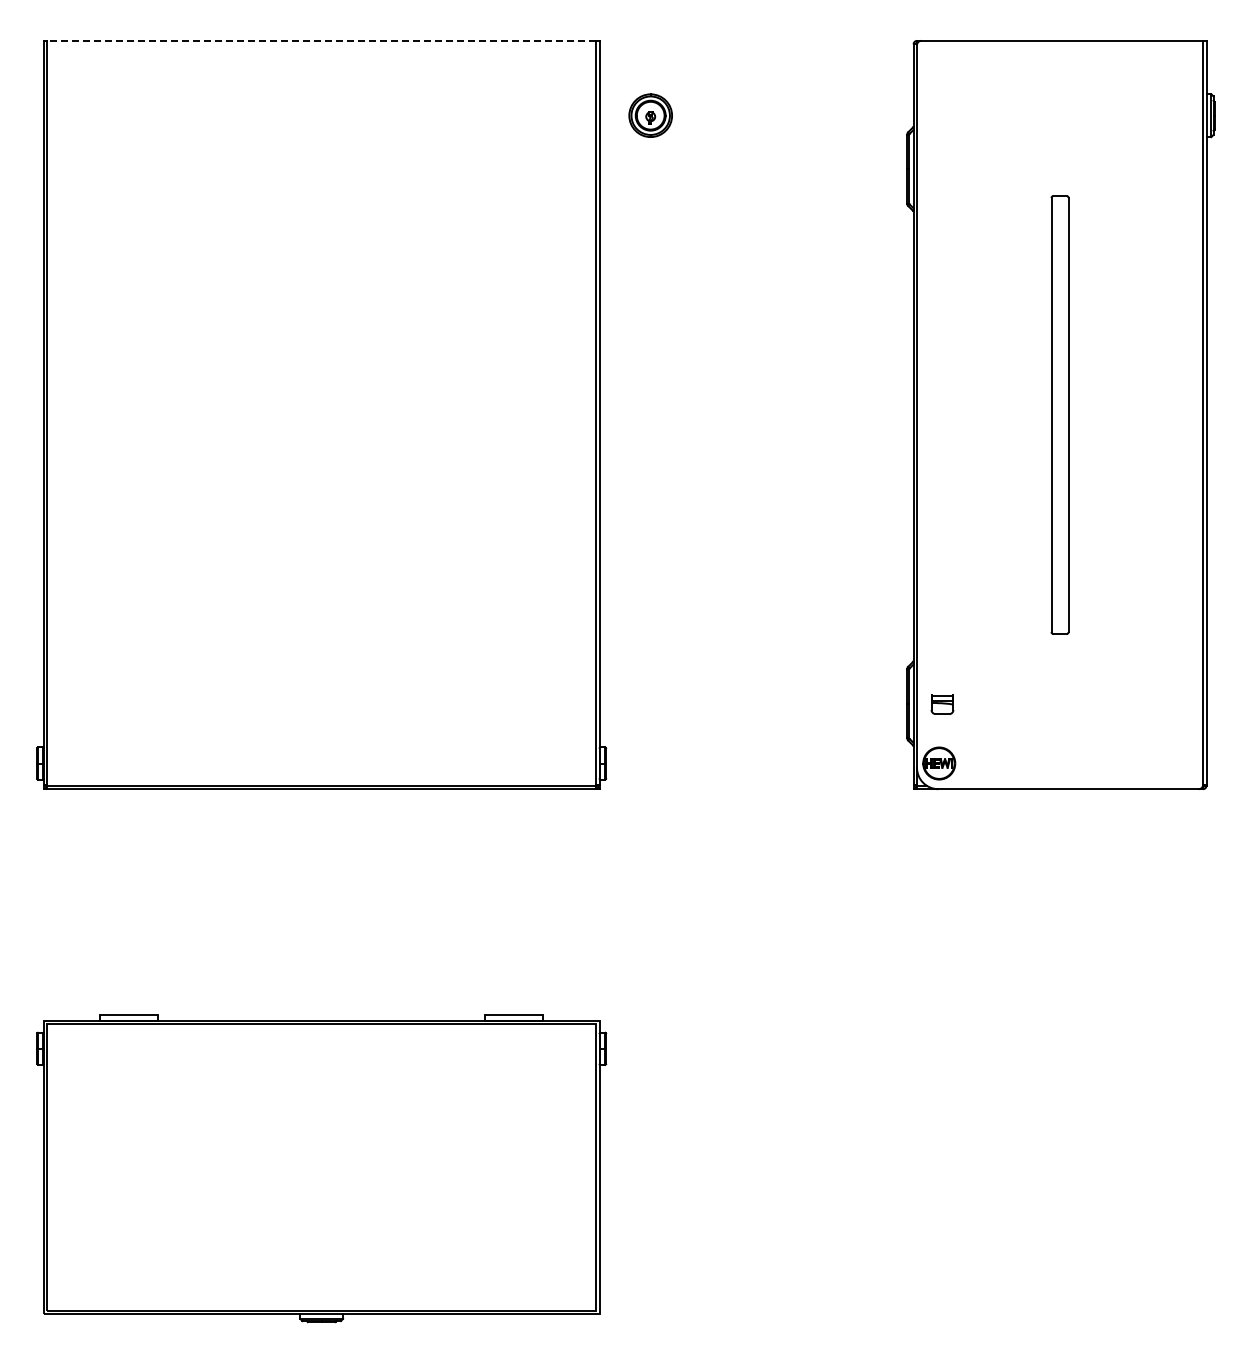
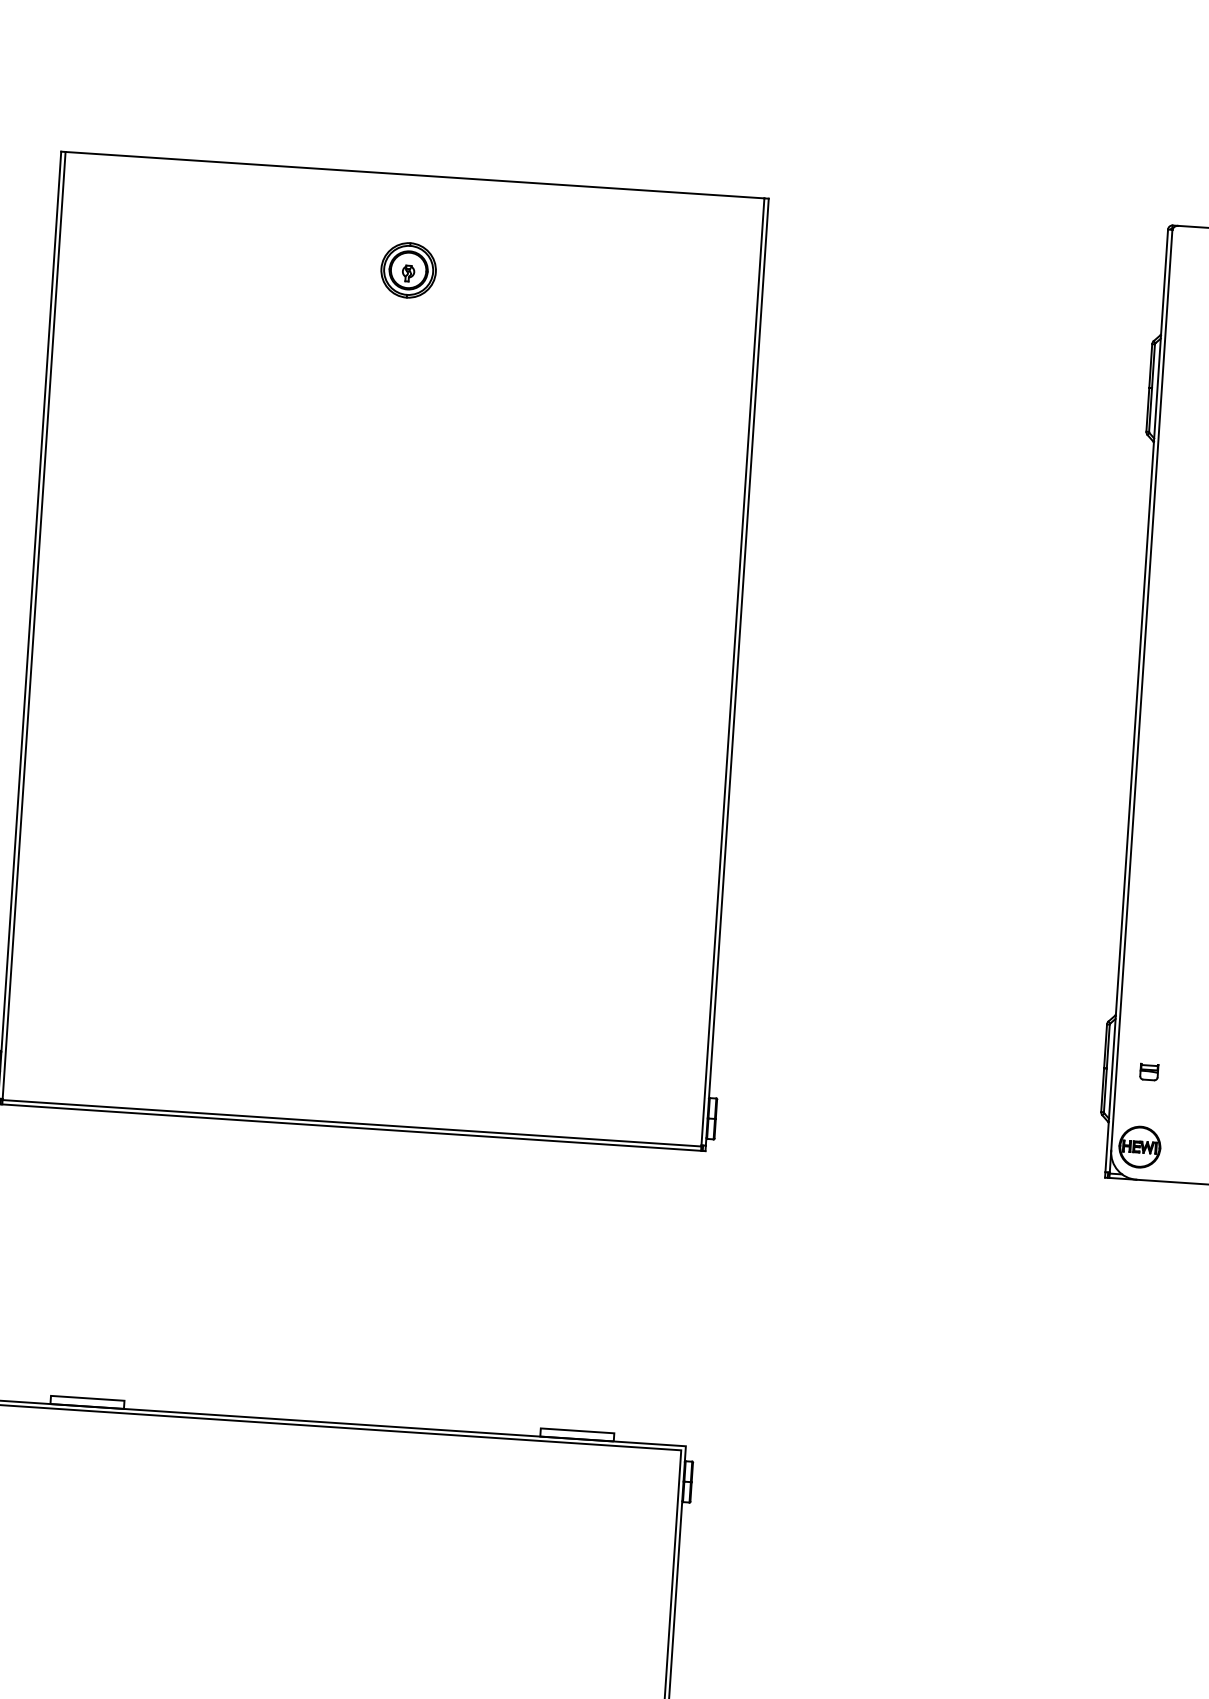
line: (321, 40) -> (414, 174), dashed -> solid
part: (650, 115) -> (408, 270), moved
part: (942, 704) -> (1149, 1072), size x0.62

